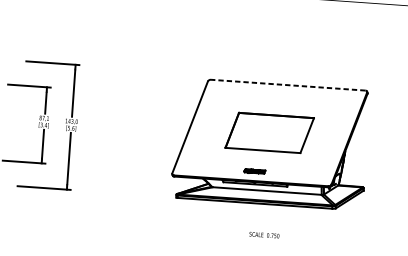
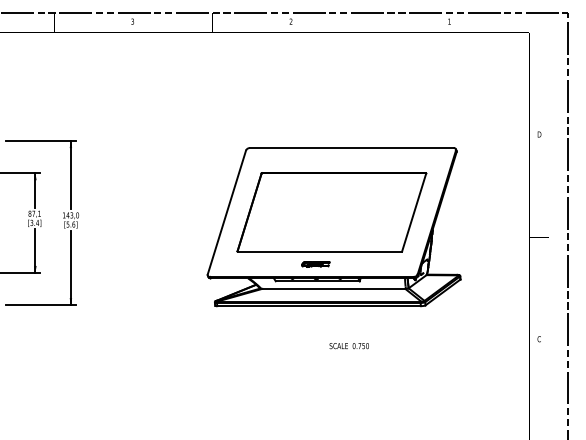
line: (287, 85) -> (351, 148), dashed -> solid
part: (269, 133) -> (331, 212), size x1.67
text: (263, 235) -> (348, 346), moved

